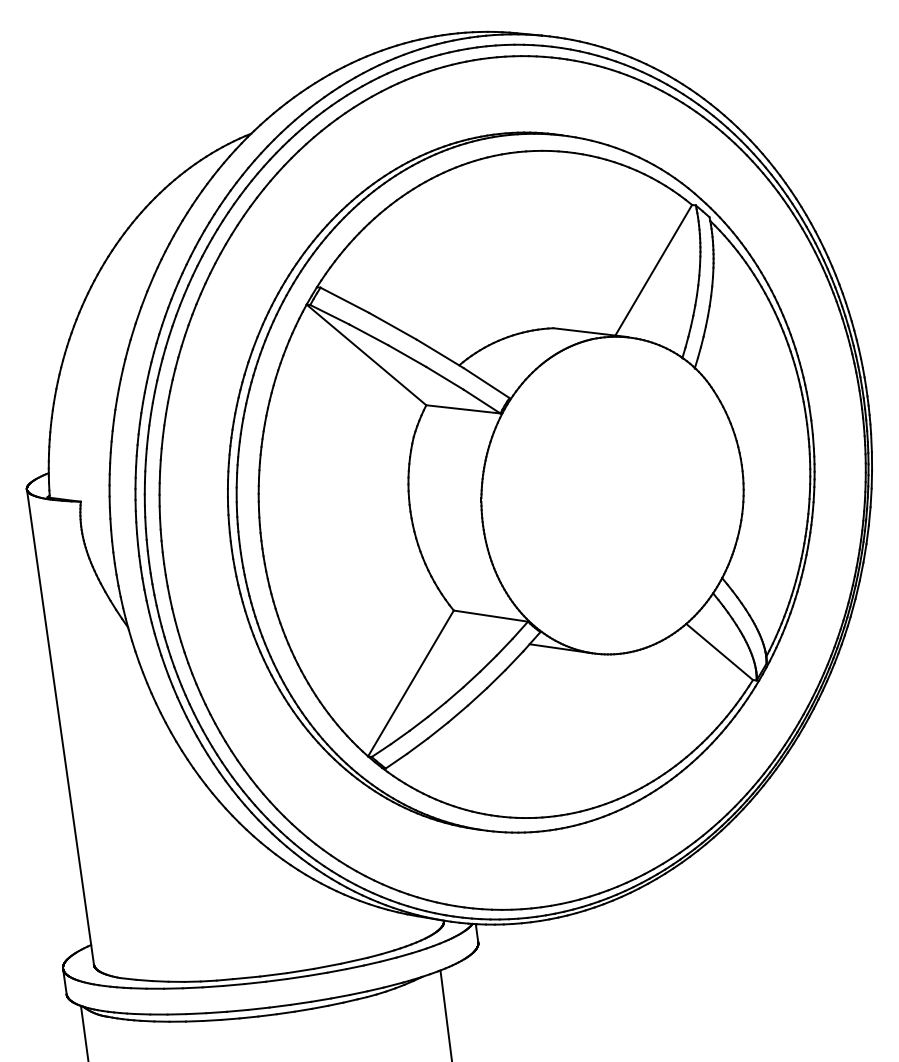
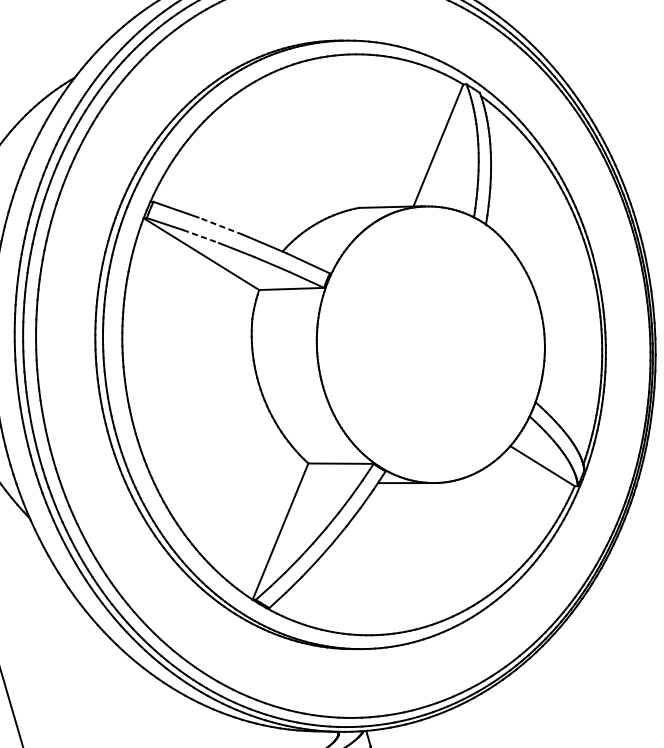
line: (392, 326) -> (220, 226), solid -> dashed
line: (368, 334) -> (200, 236), solid -> dashed

